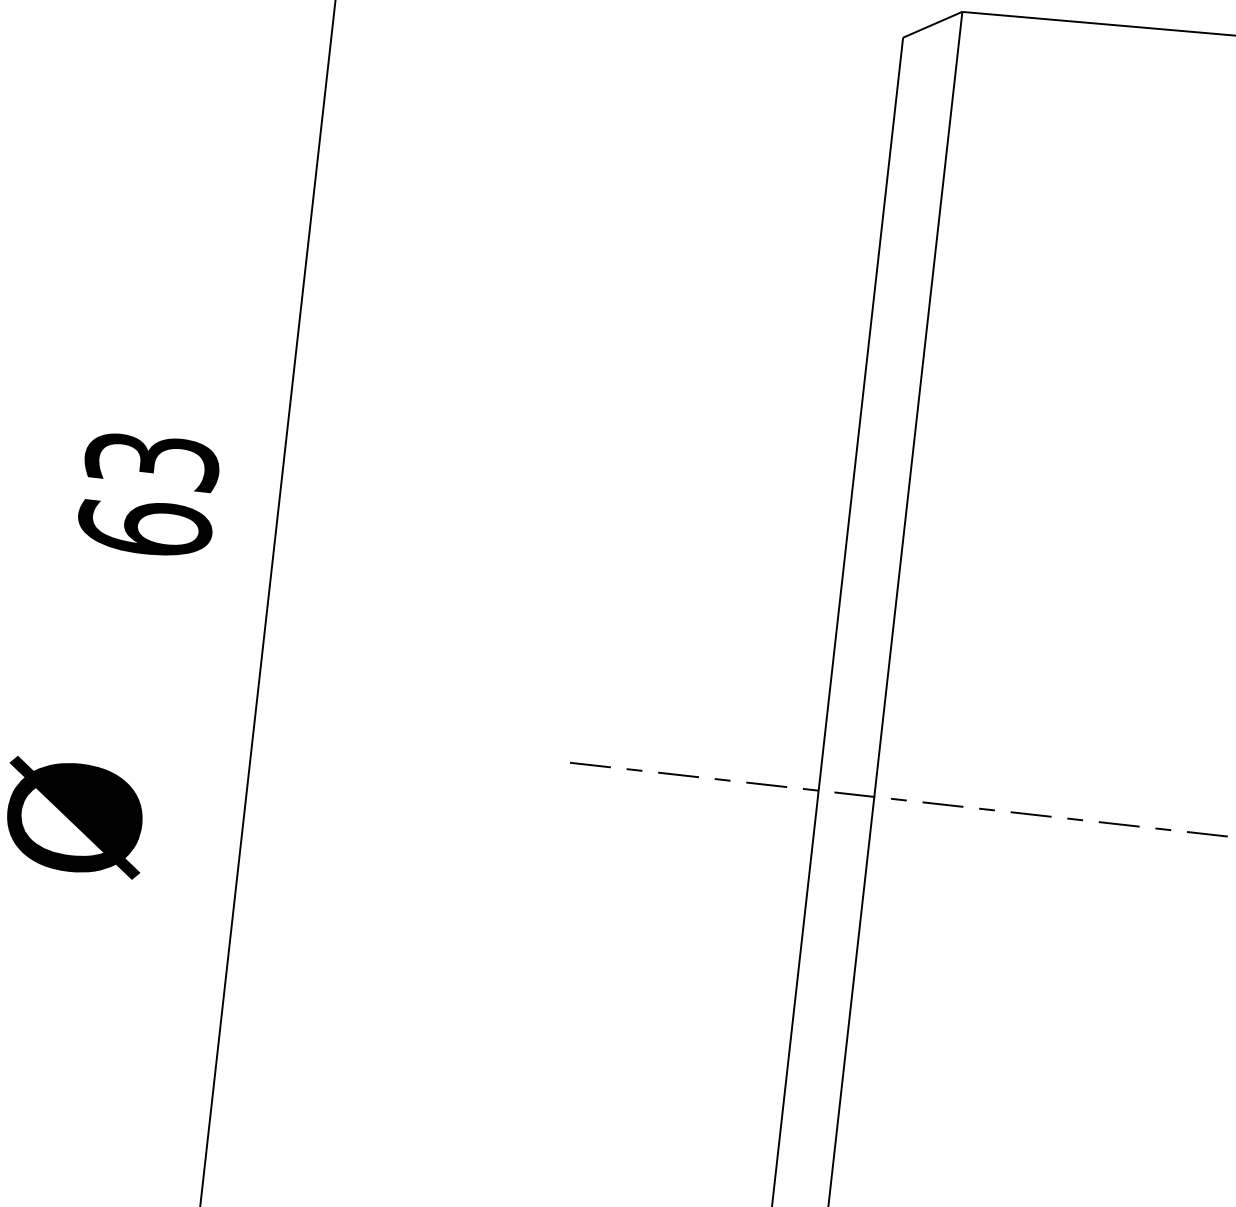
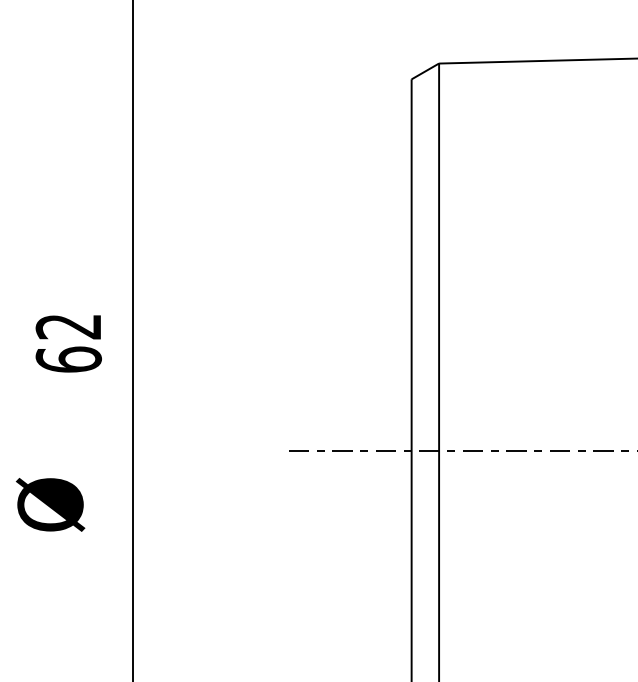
text: (151, 460) -> (68, 326), 63 -> 62

